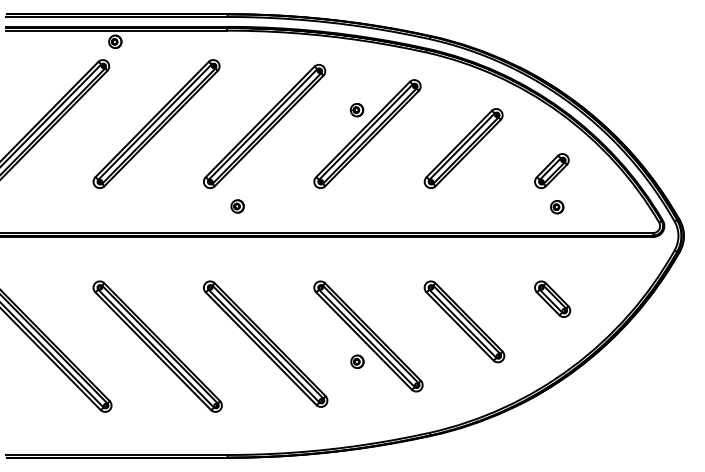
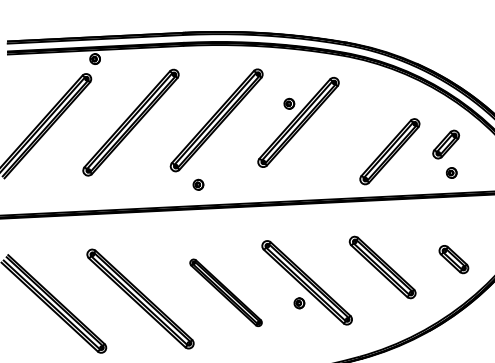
part: (463, 148) -> (389, 151), moved
part: (552, 298) -> (453, 258), moved
part: (265, 343) -> (225, 292), size x0.7

